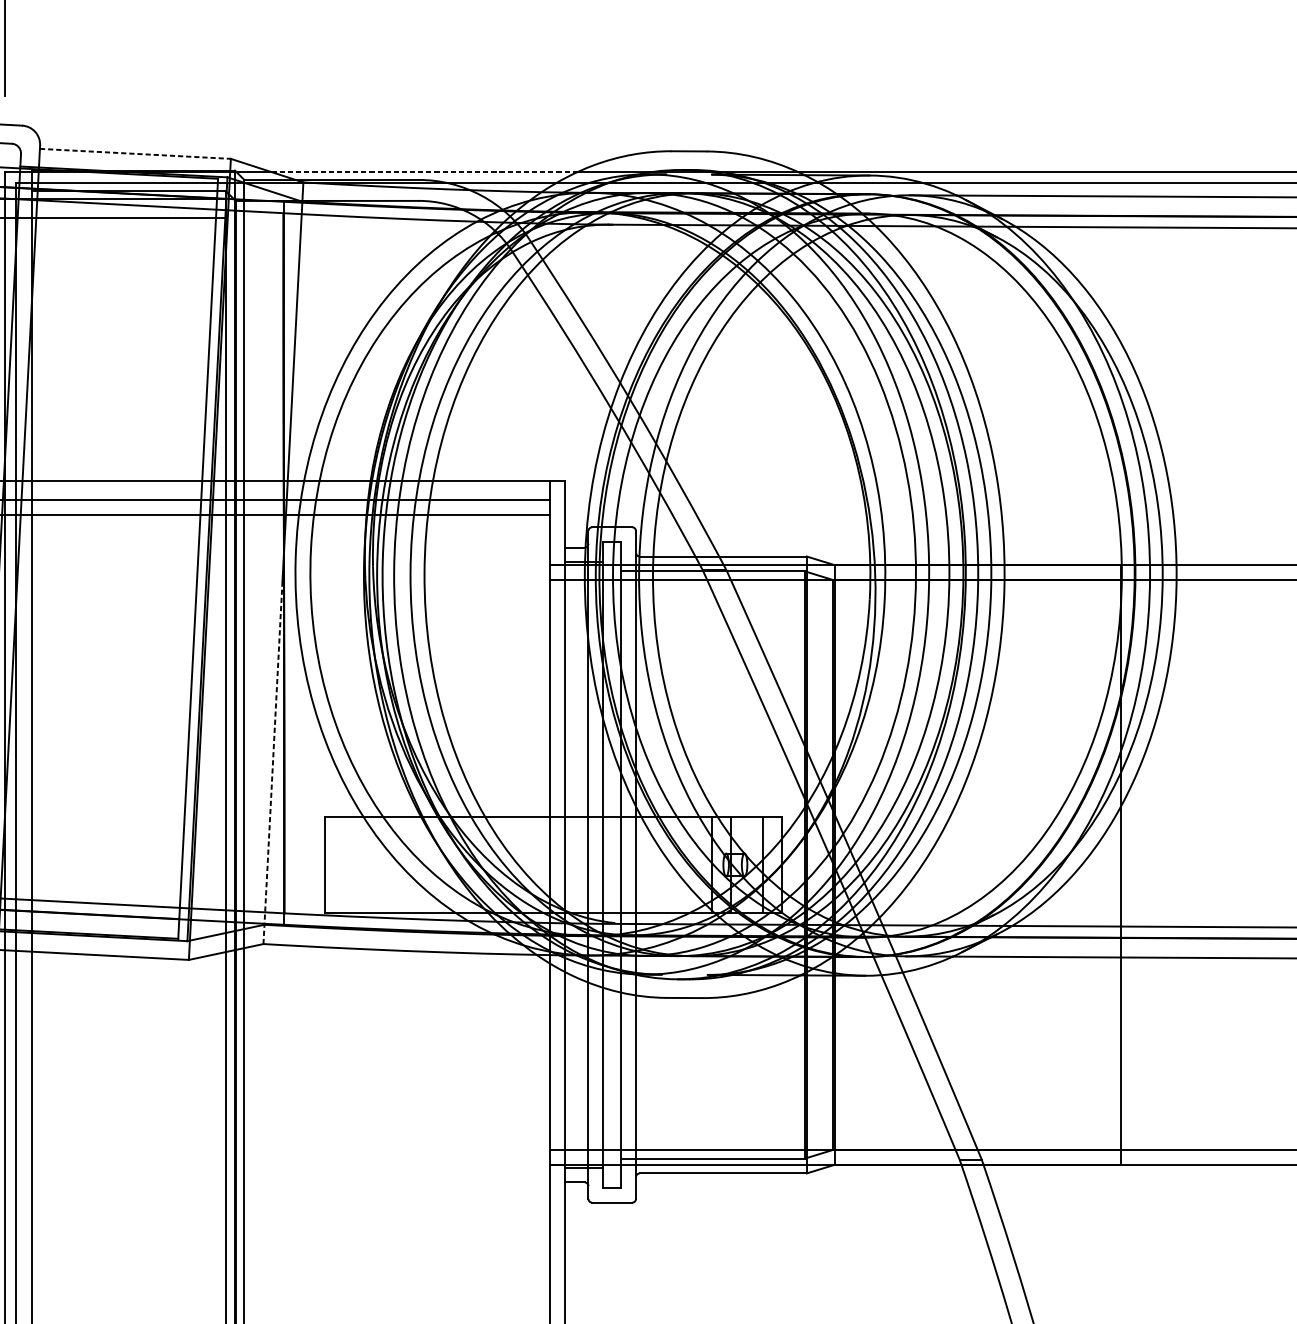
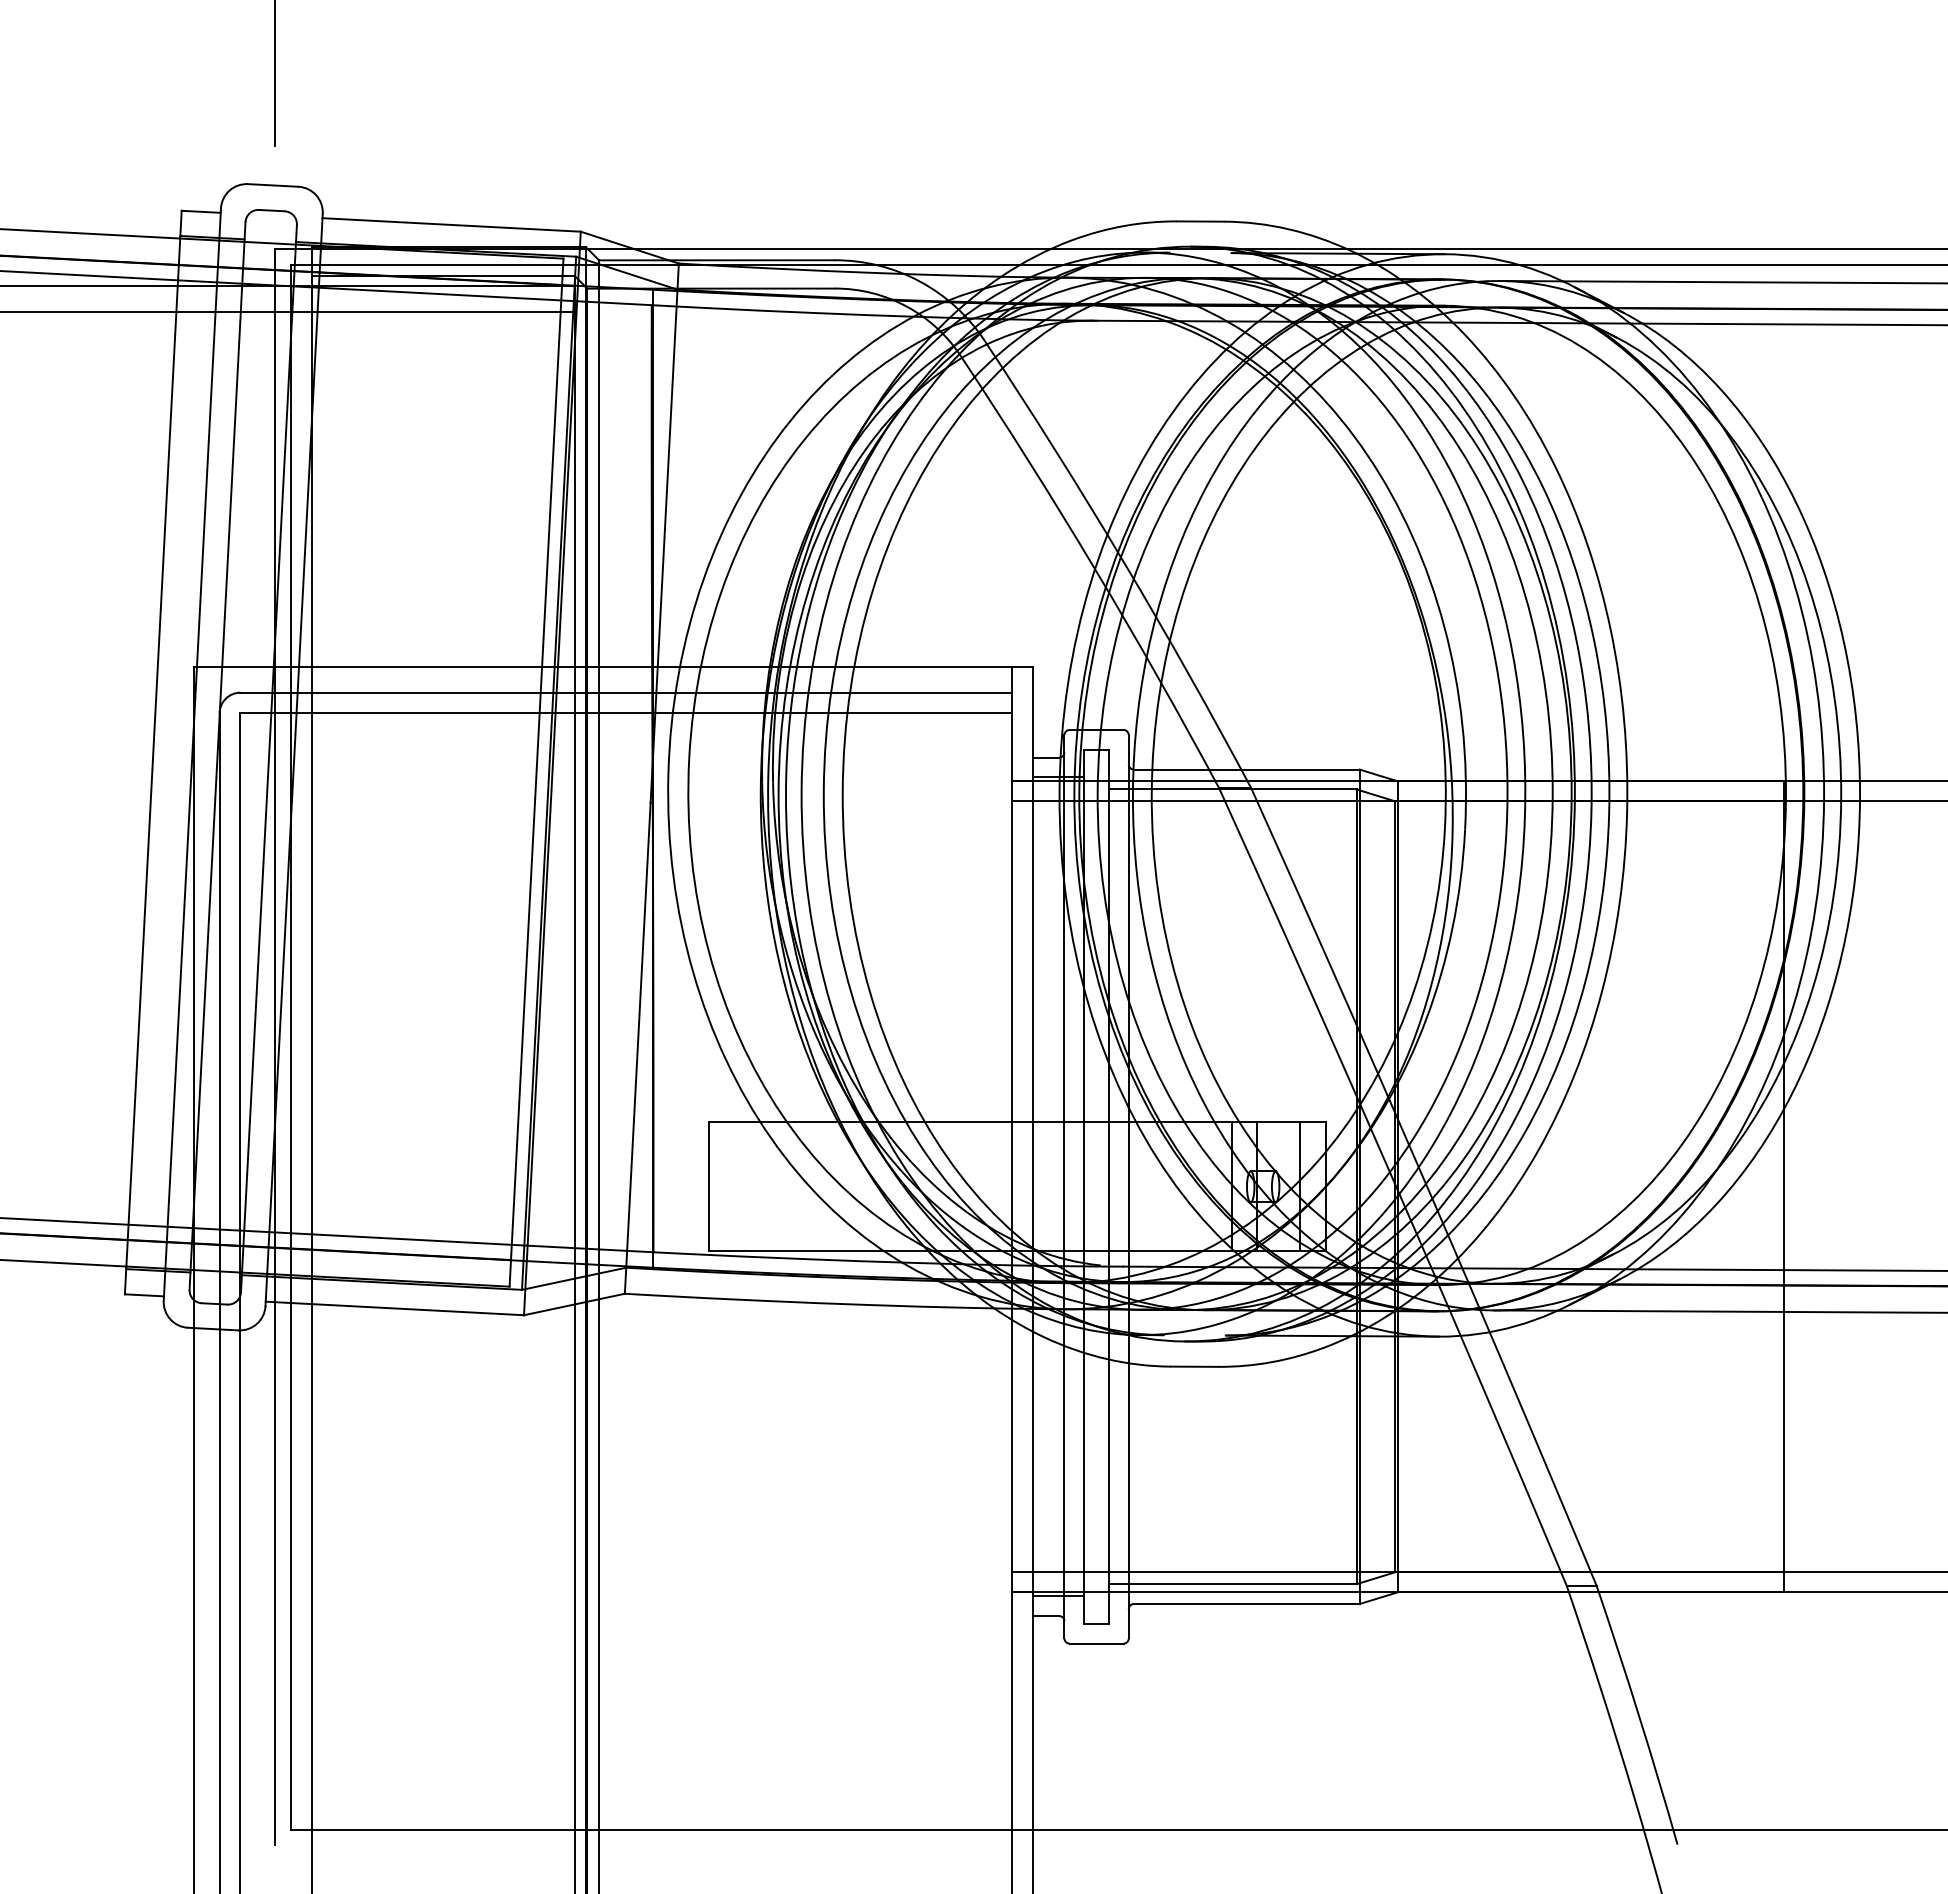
line: (136, 153) -> (452, 224), dashed -> solid
line: (424, 172) -> (842, 249), dashed -> solid
line: (272, 762) -> (637, 1048), dashed -> solid

